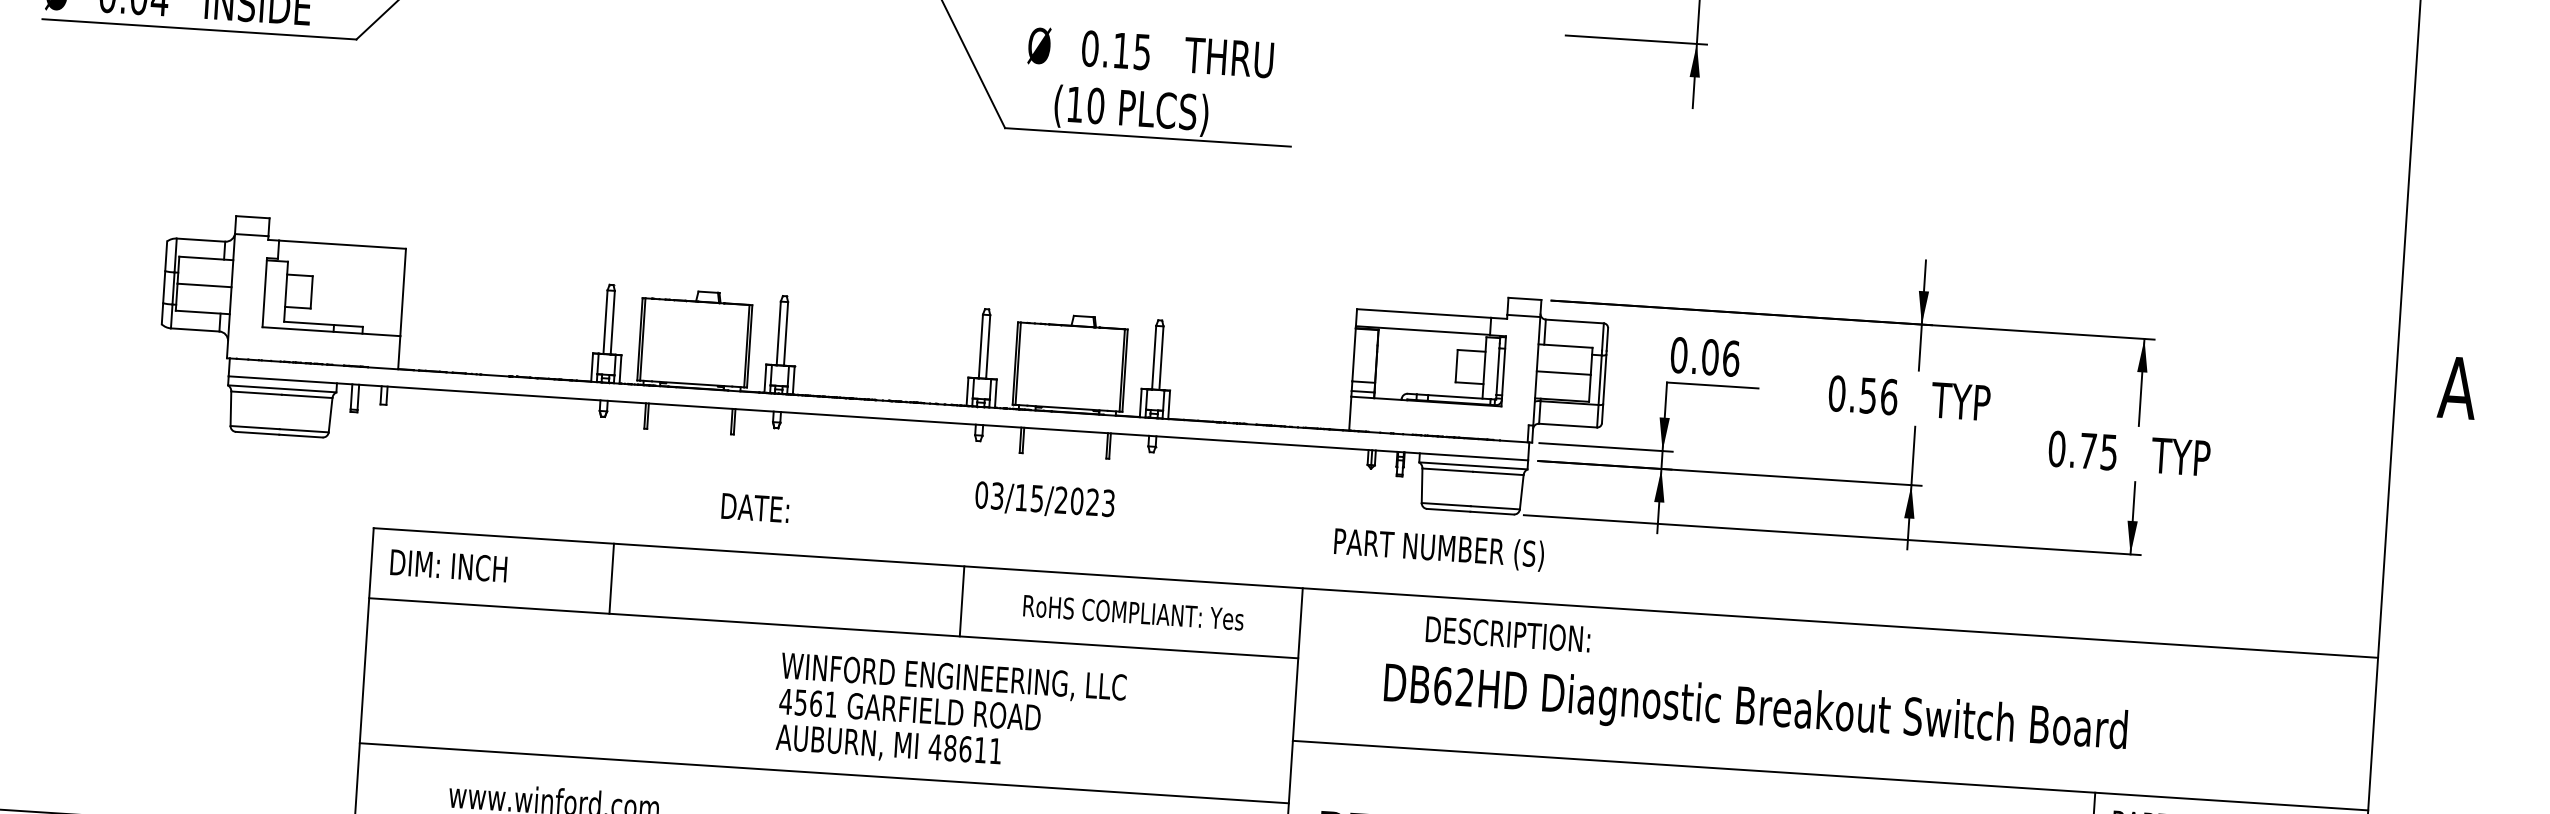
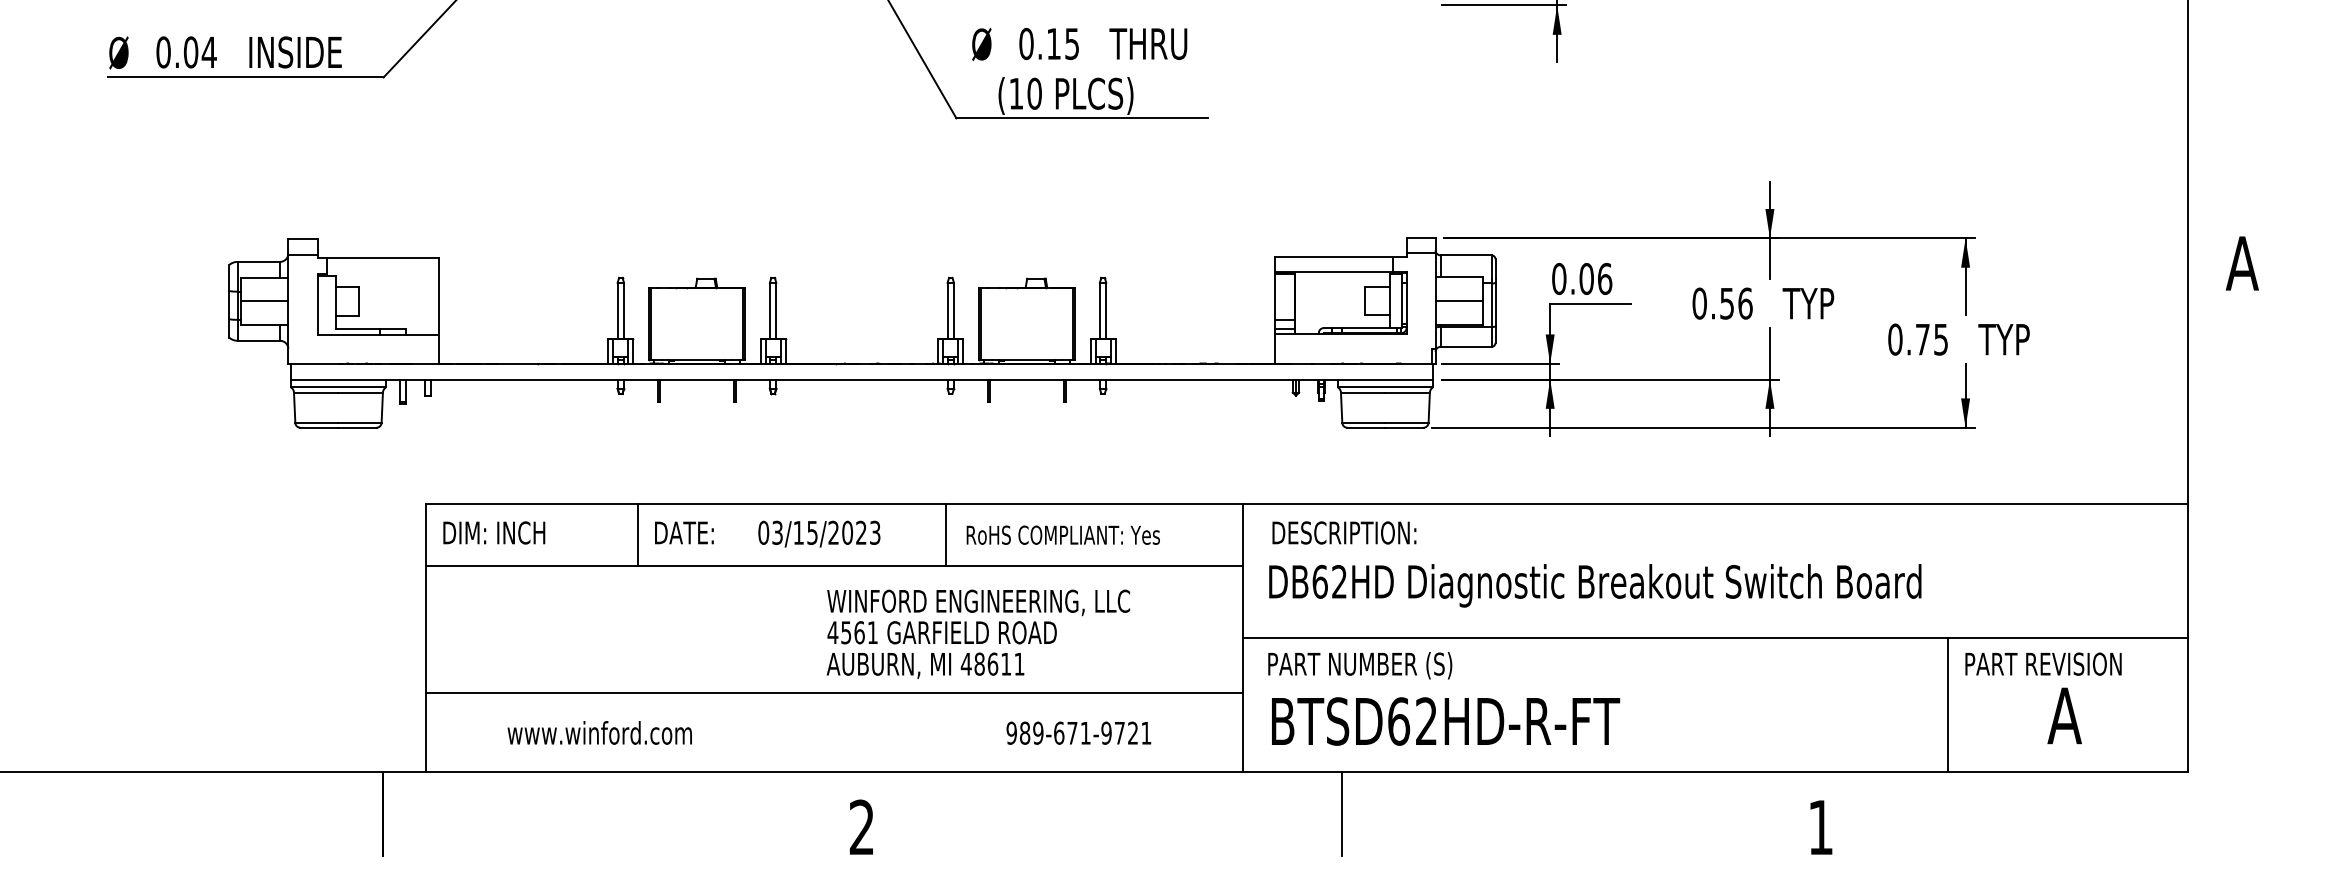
text: (1045, 499) -> (819, 533), moved
text: (755, 507) -> (684, 532), moved
text: (1439, 549) -> (1360, 665), moved
text: (1132, 611) -> (1062, 534), moved
text: (1508, 633) -> (1344, 532), moved
text: (1755, 710) -> (1595, 585), moved
text: (950, 713) -> (977, 633), moved

